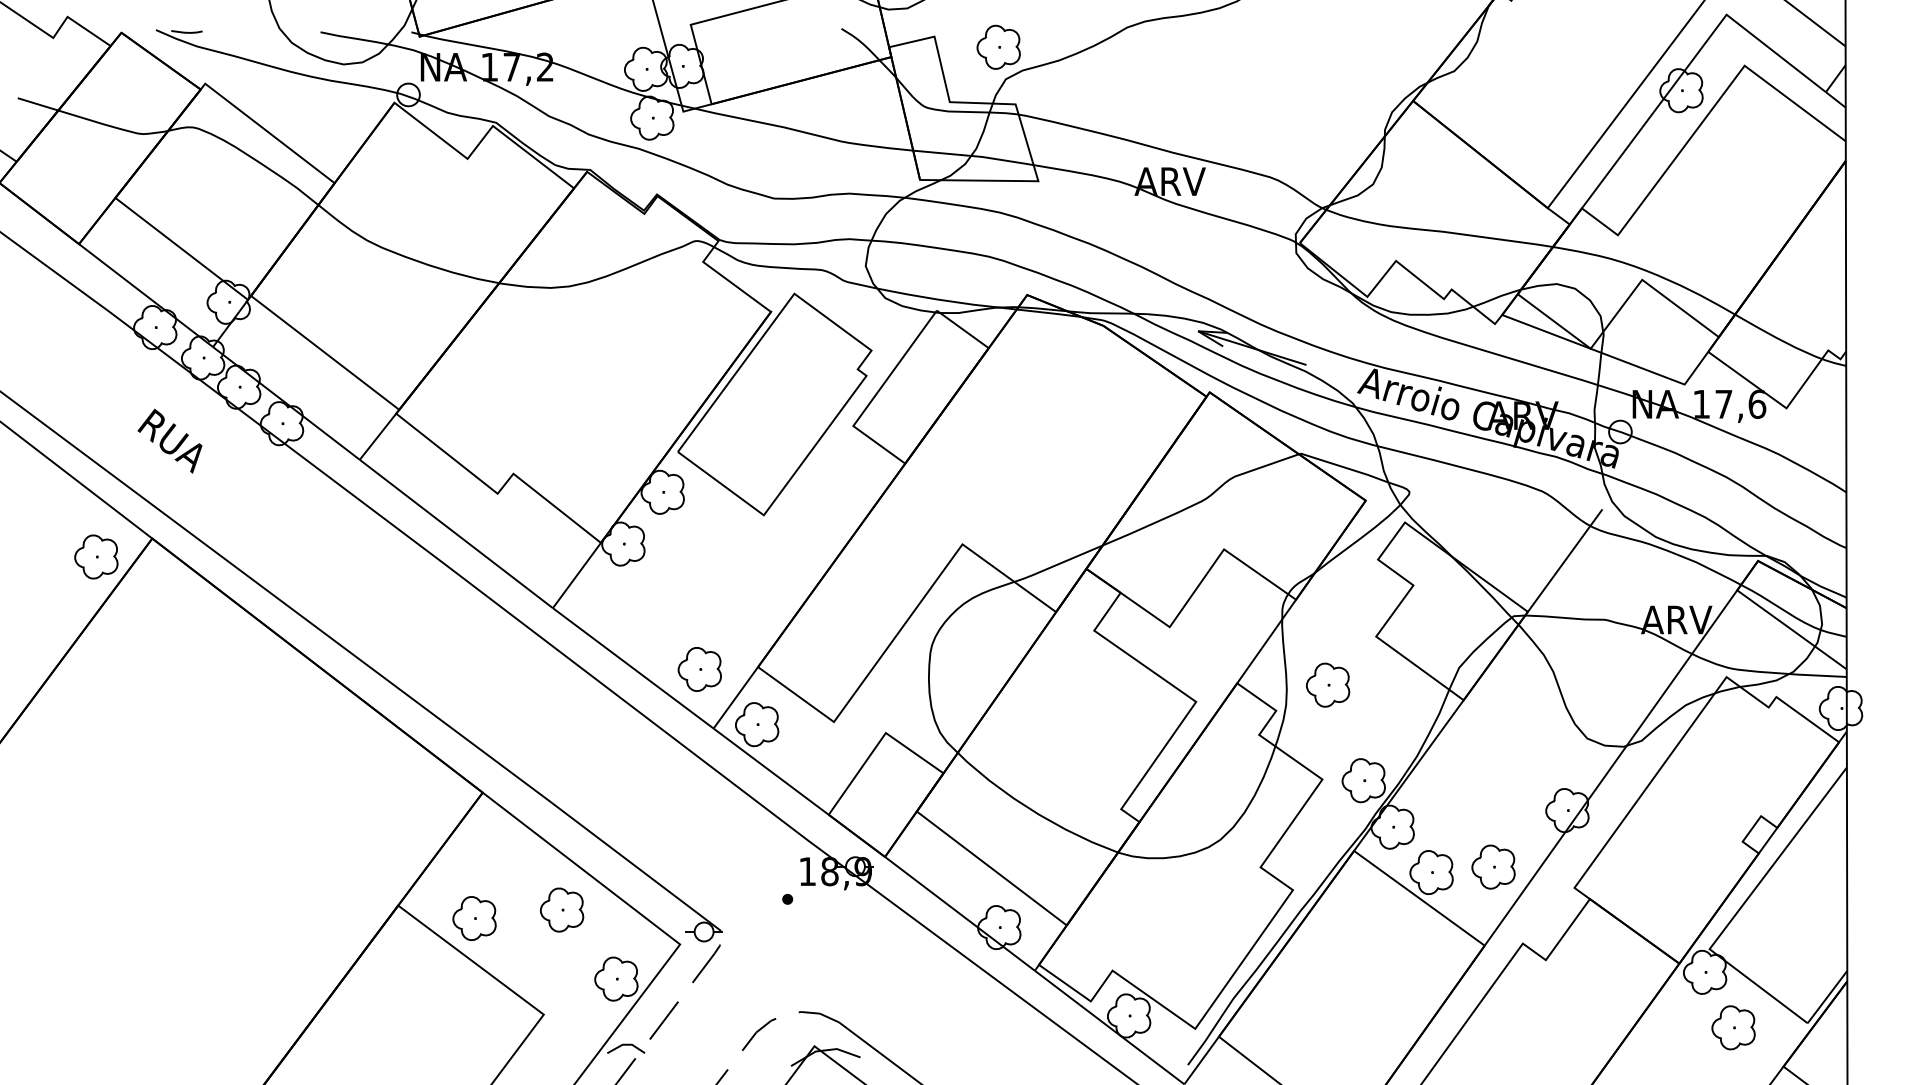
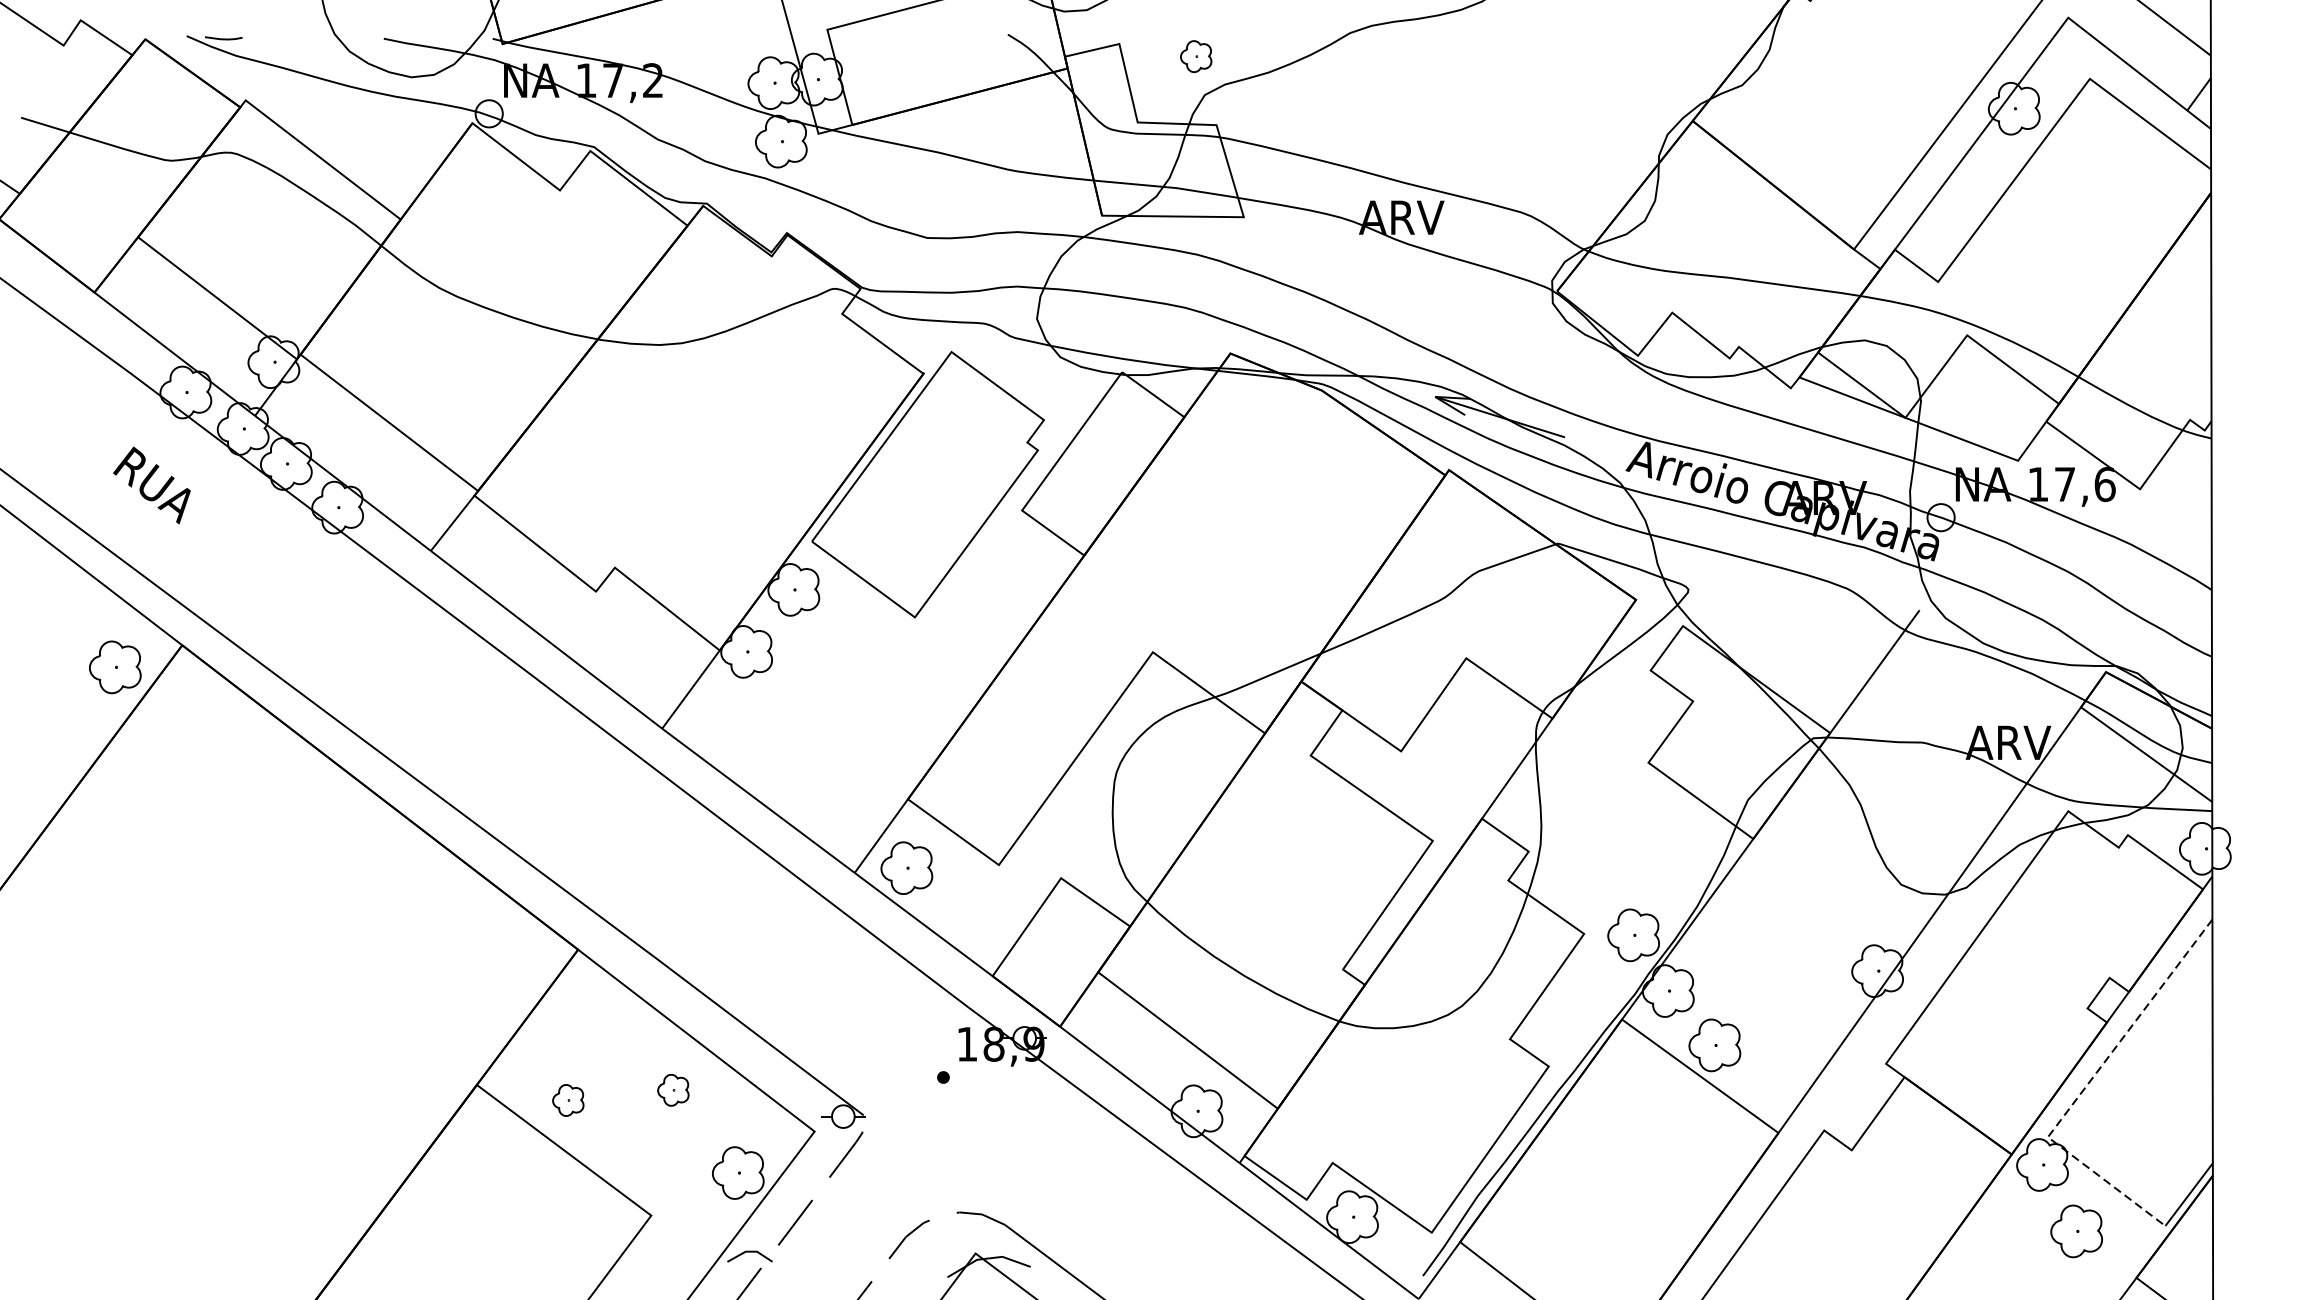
part: (998, 46) -> (1196, 55), size x0.6
text: (169, 440) -> (151, 484), moved
part: (699, 669) -> (837, 802), removed
part: (1328, 684) -> (1591, 820), removed
part: (1493, 866) -> (1789, 1038), removed
line: (1740, 907) -> (2084, 1087), solid -> dashed
part: (562, 909) -> (673, 1089), size x0.6
part: (474, 918) -> (568, 1100), size x0.6

